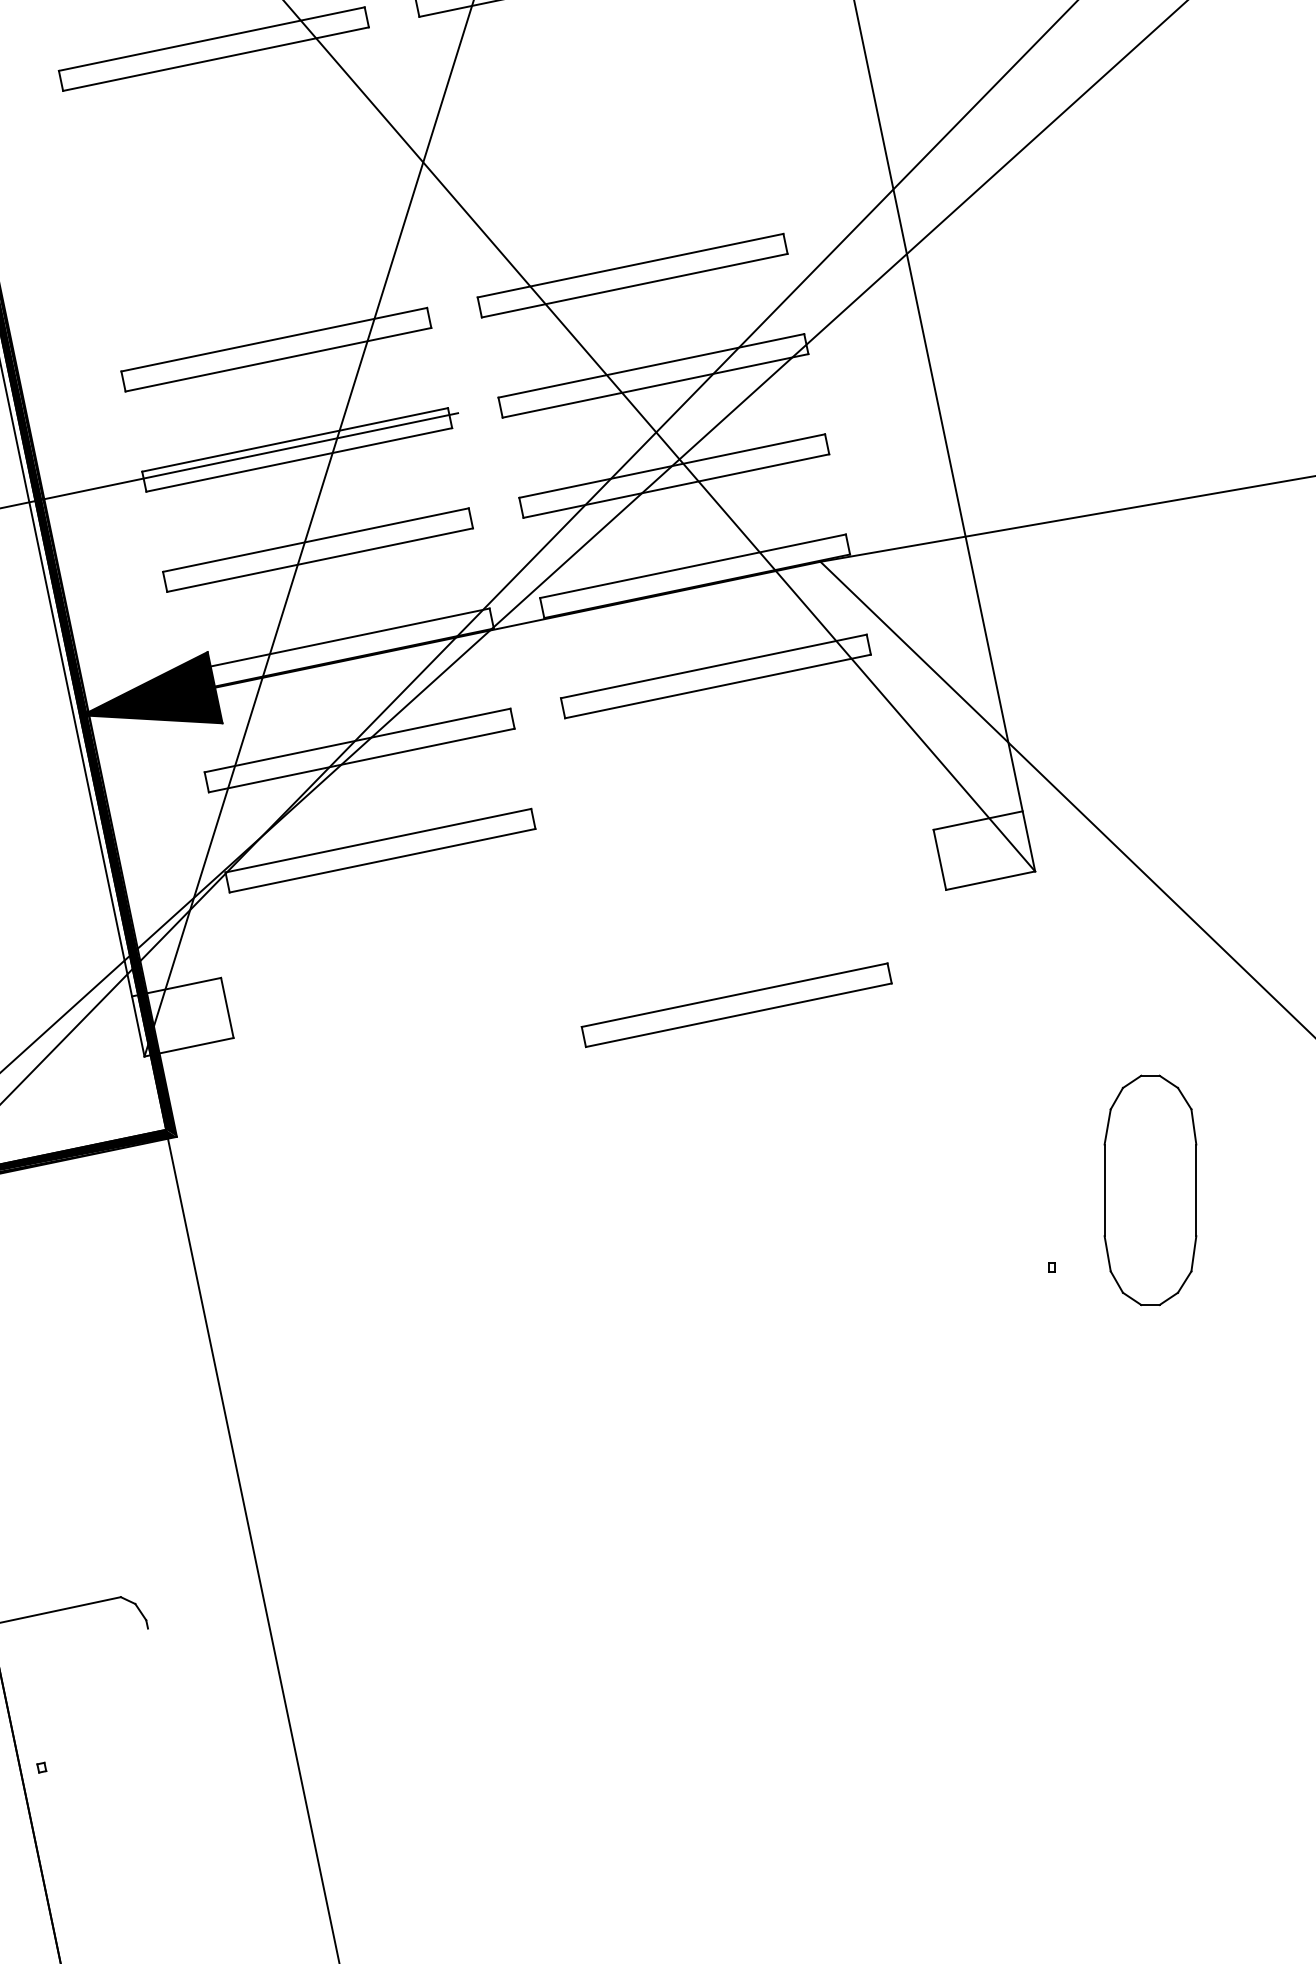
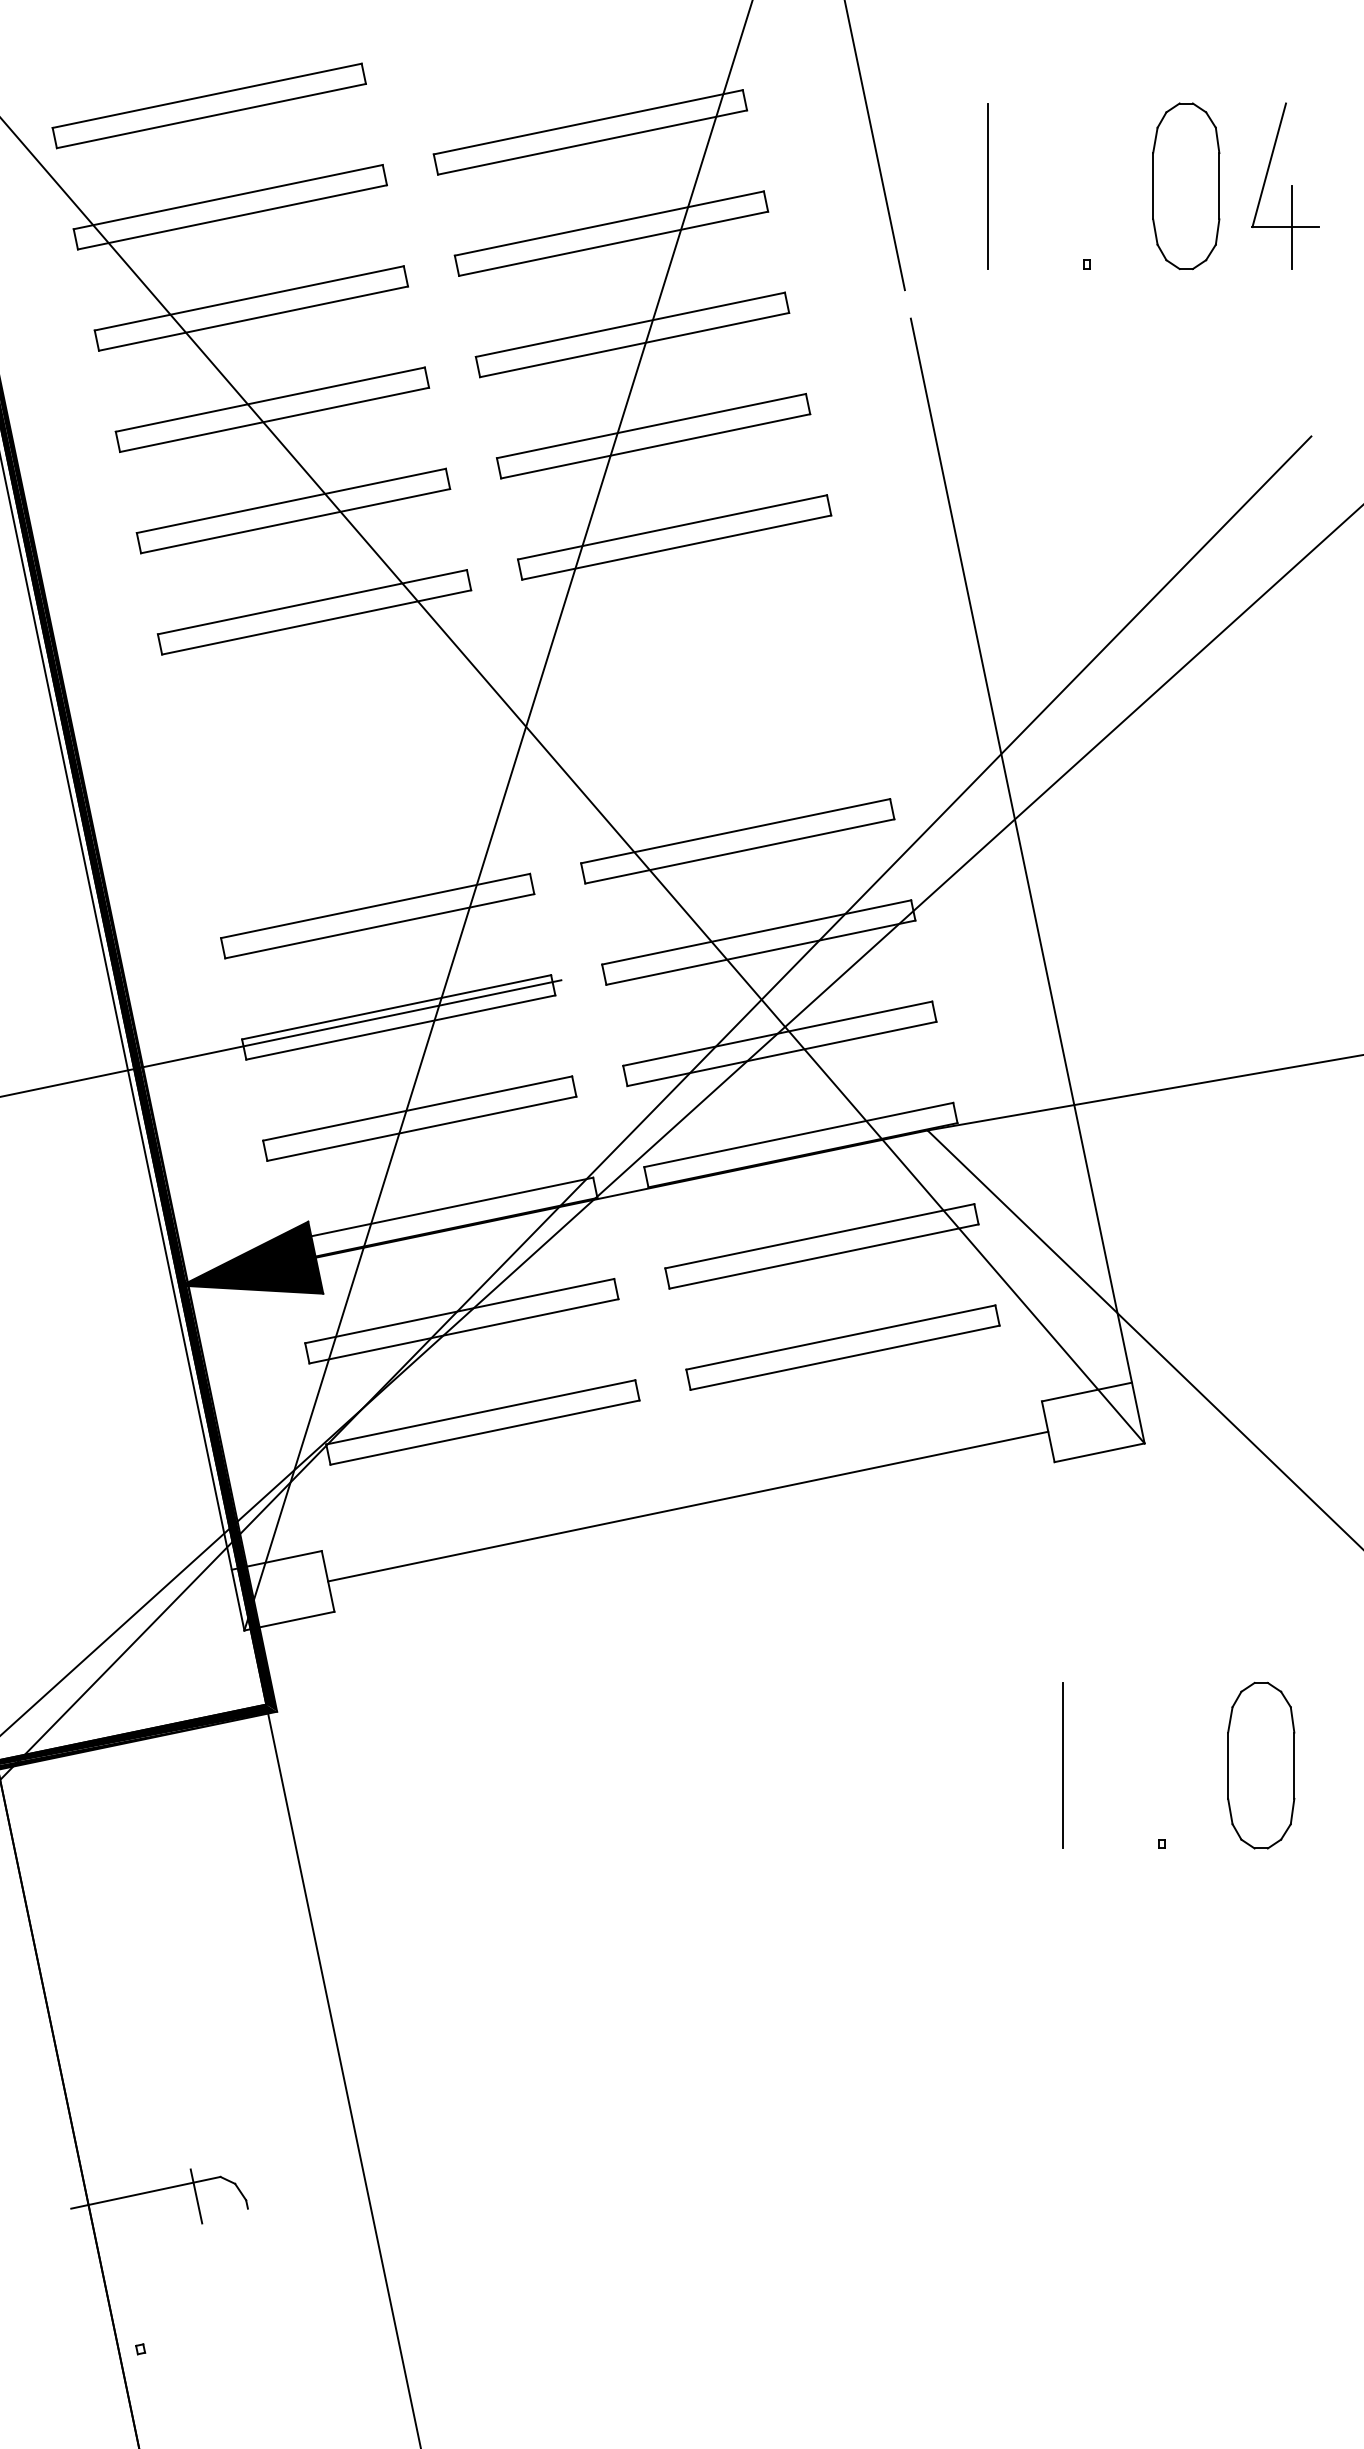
line: (583, 933) -> (688, 1506), added
part: (736, 1005) -> (842, 1347), moved
line: (954, 1190) -> (1063, 1765), added
part: (1150, 1190) -> (1261, 1765), size x0.71
line: (97, 1616) -> (196, 2196), added

